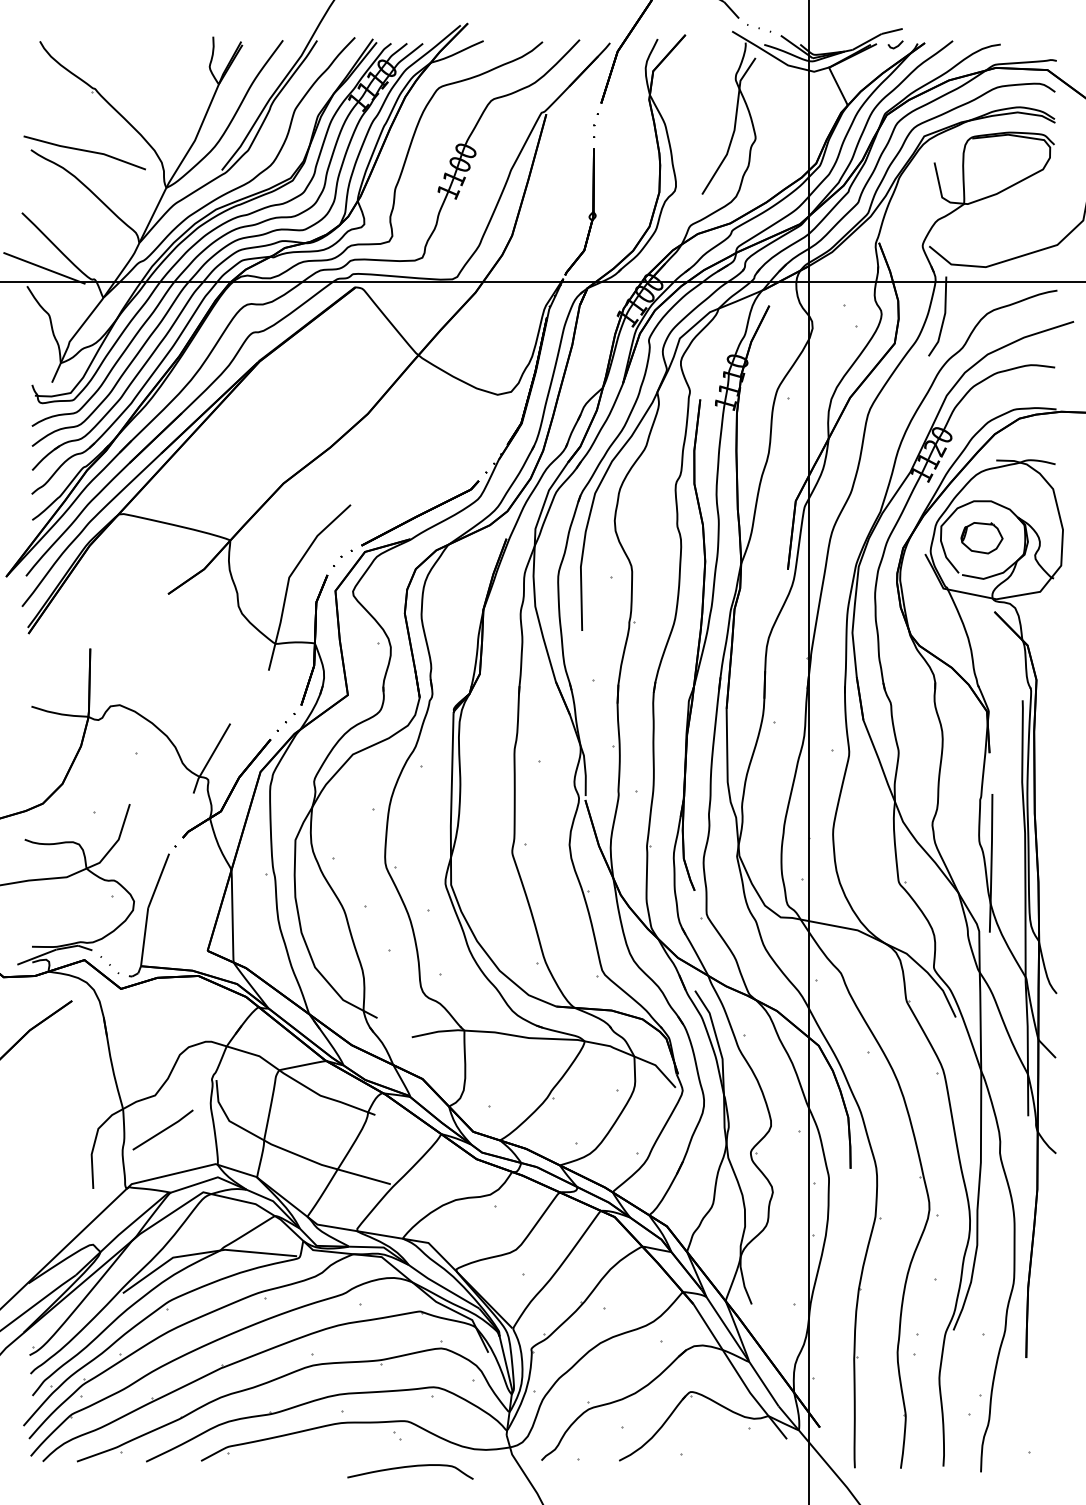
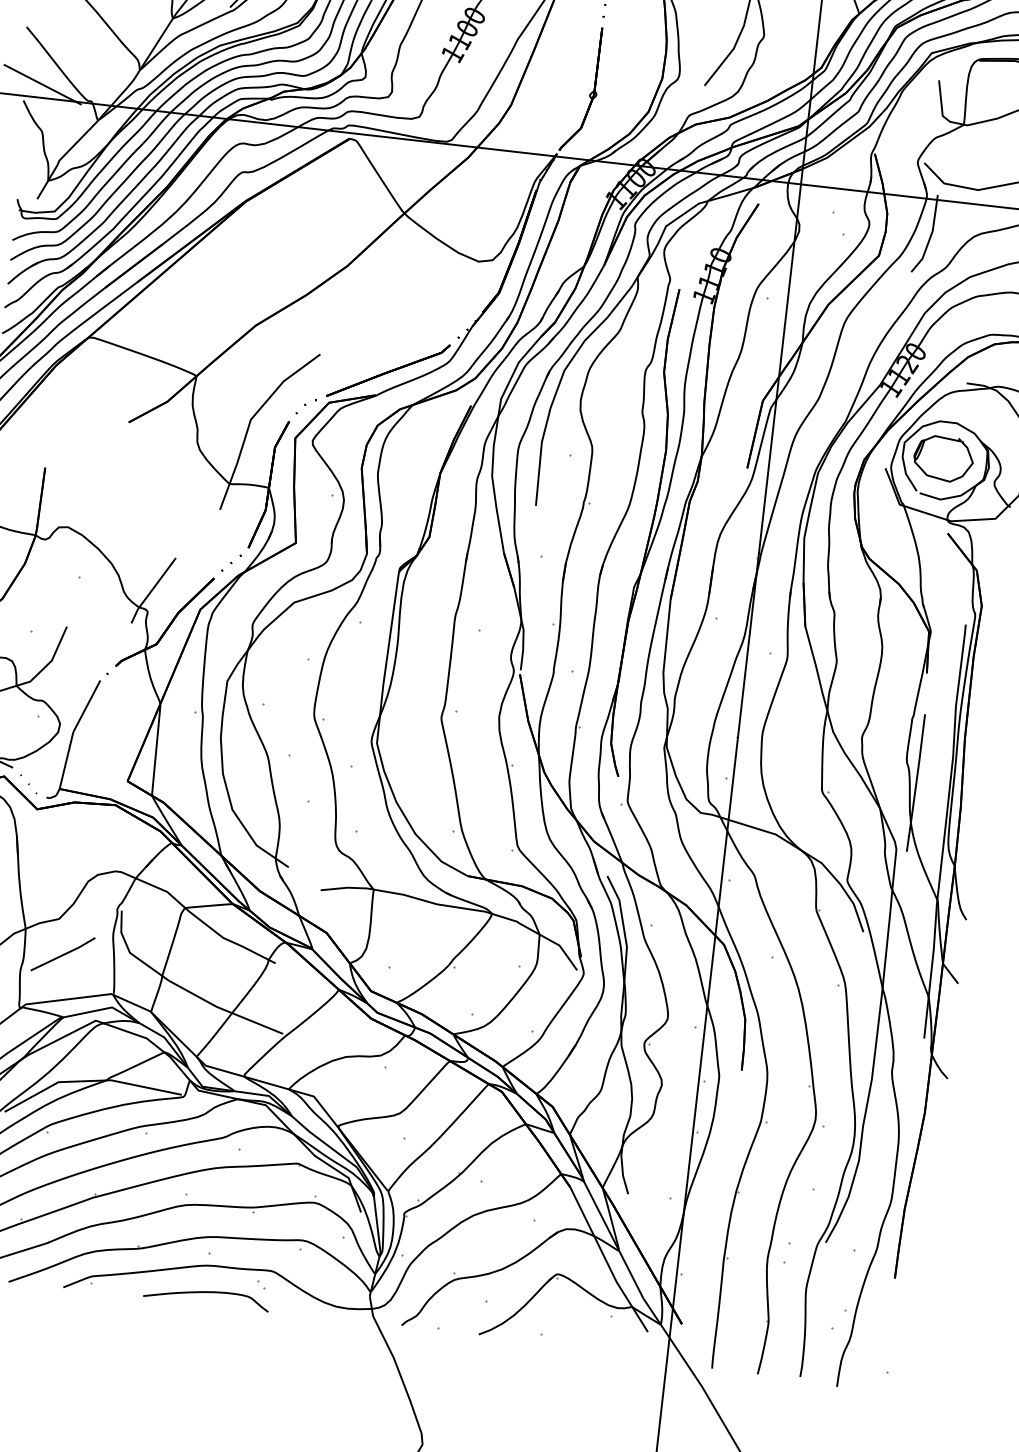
part: (981, 537) -> (943, 458), size x1.43
curve: (410, 1467) -> (207, 1293), moved

